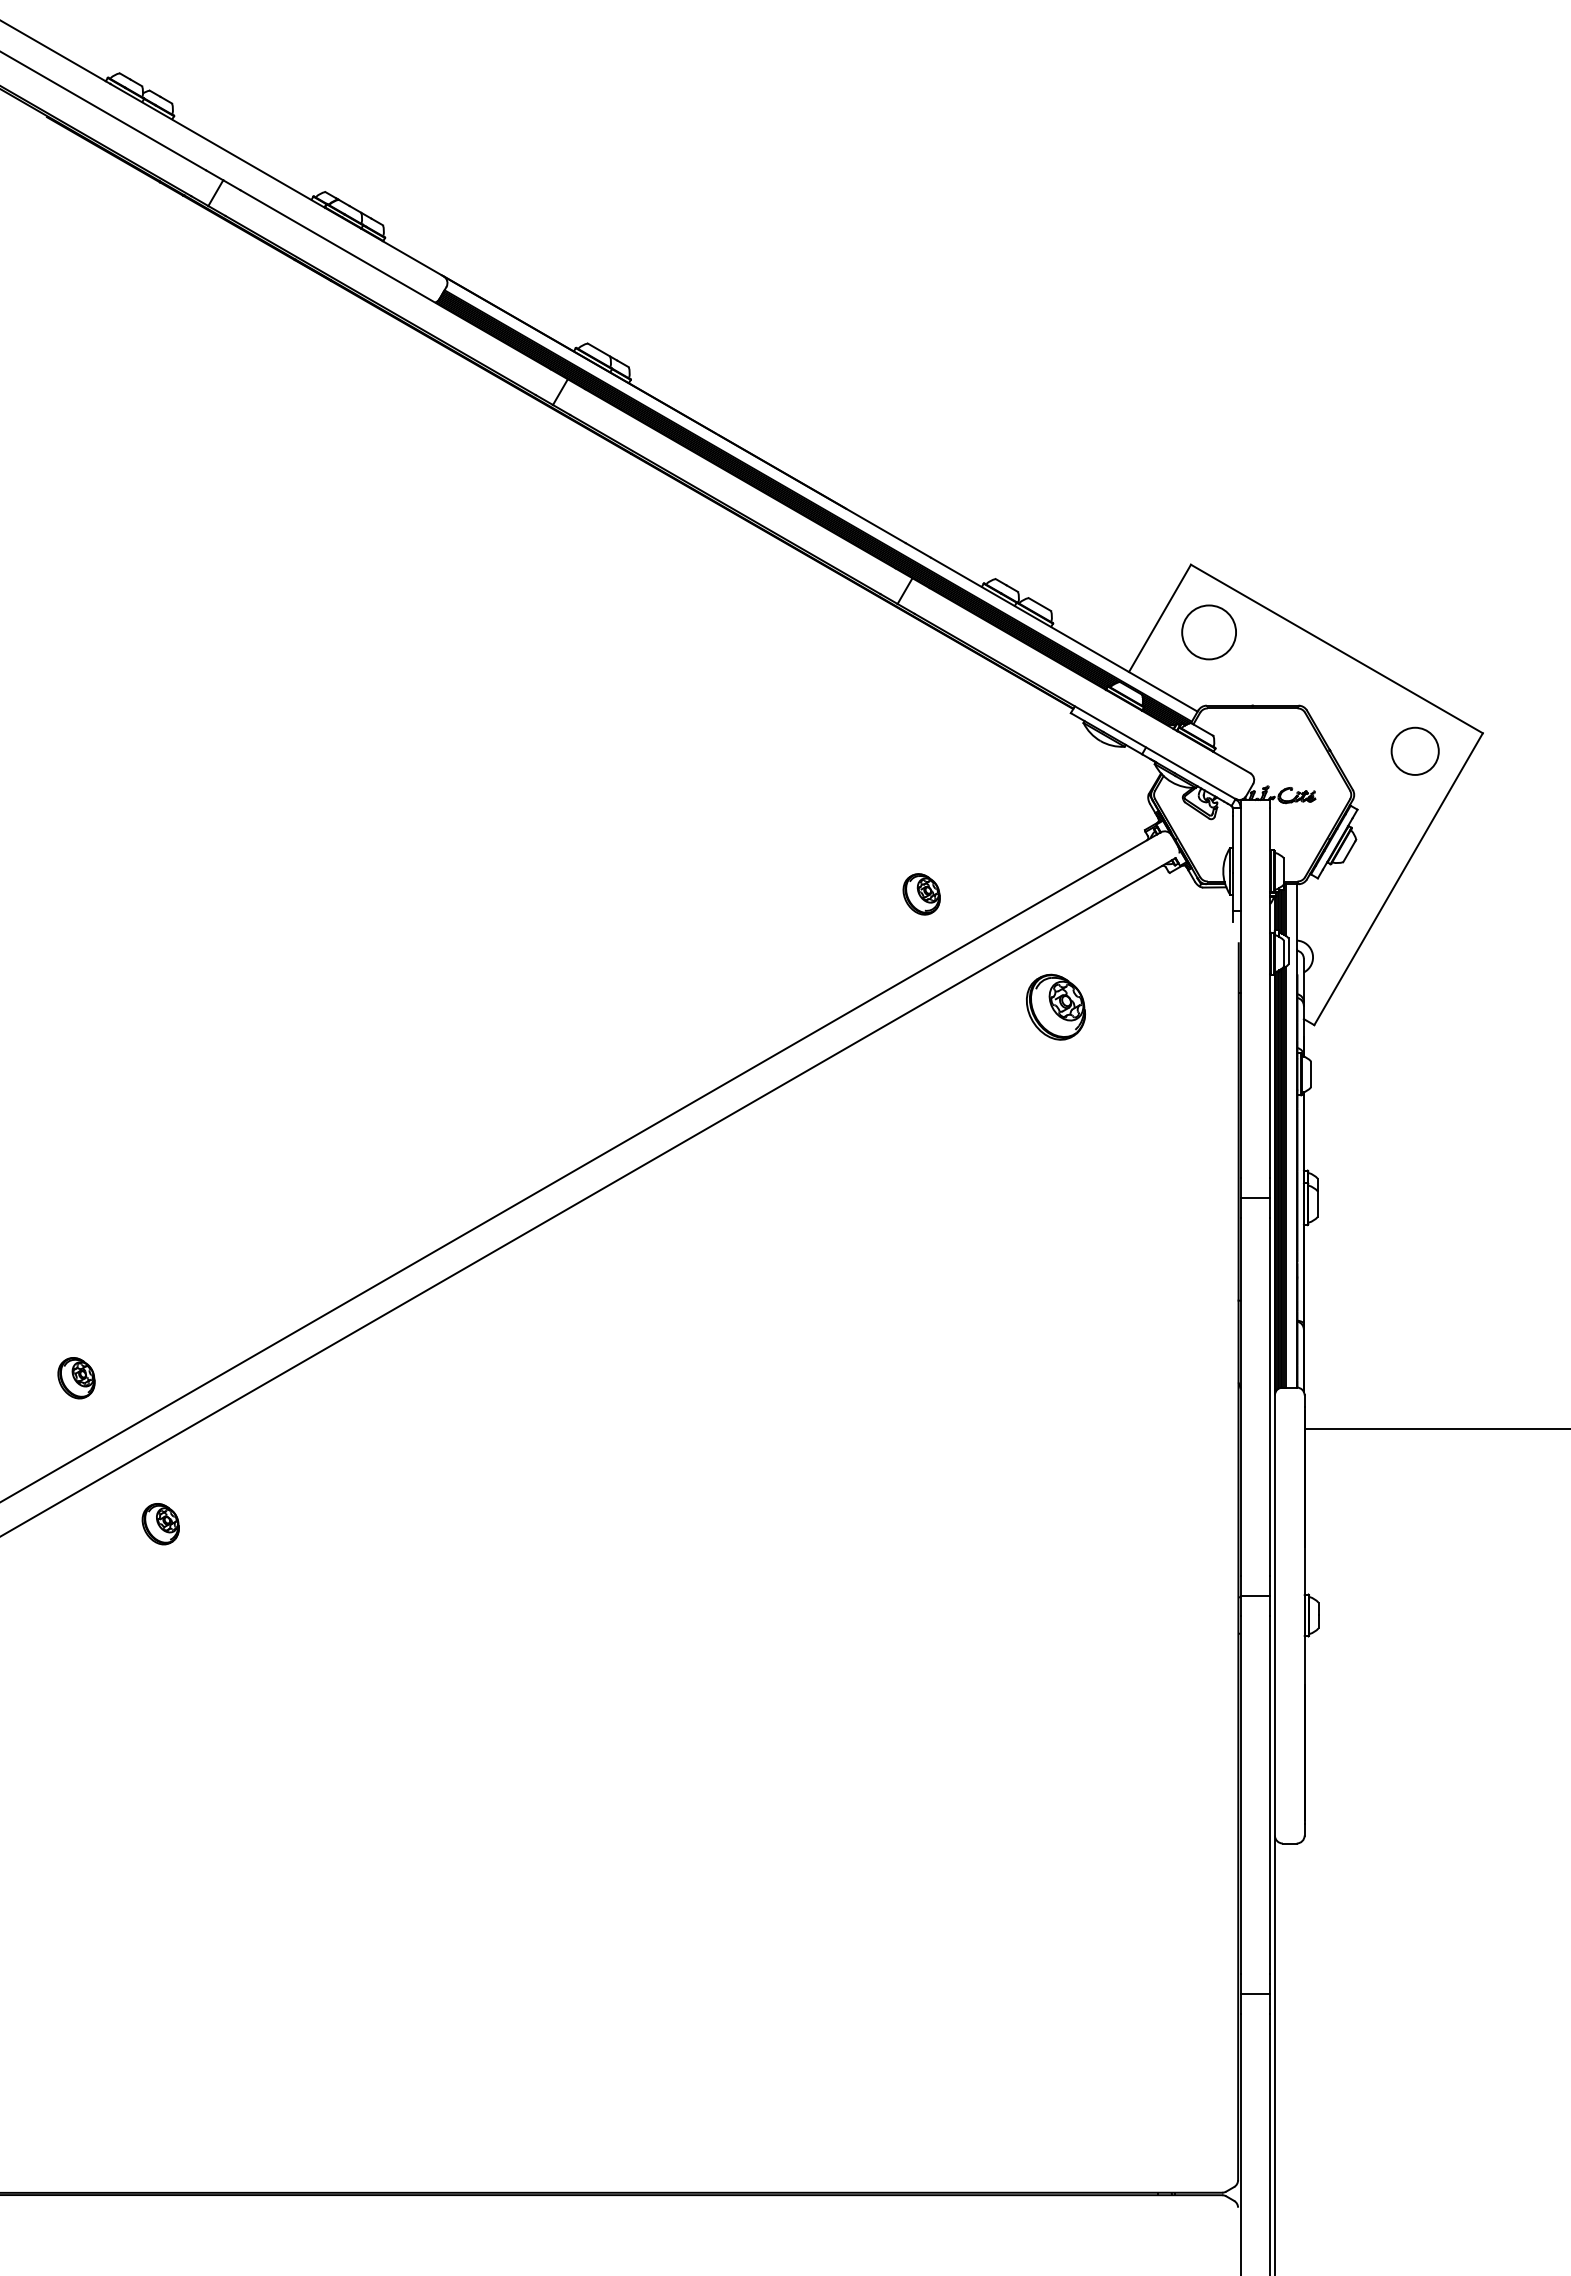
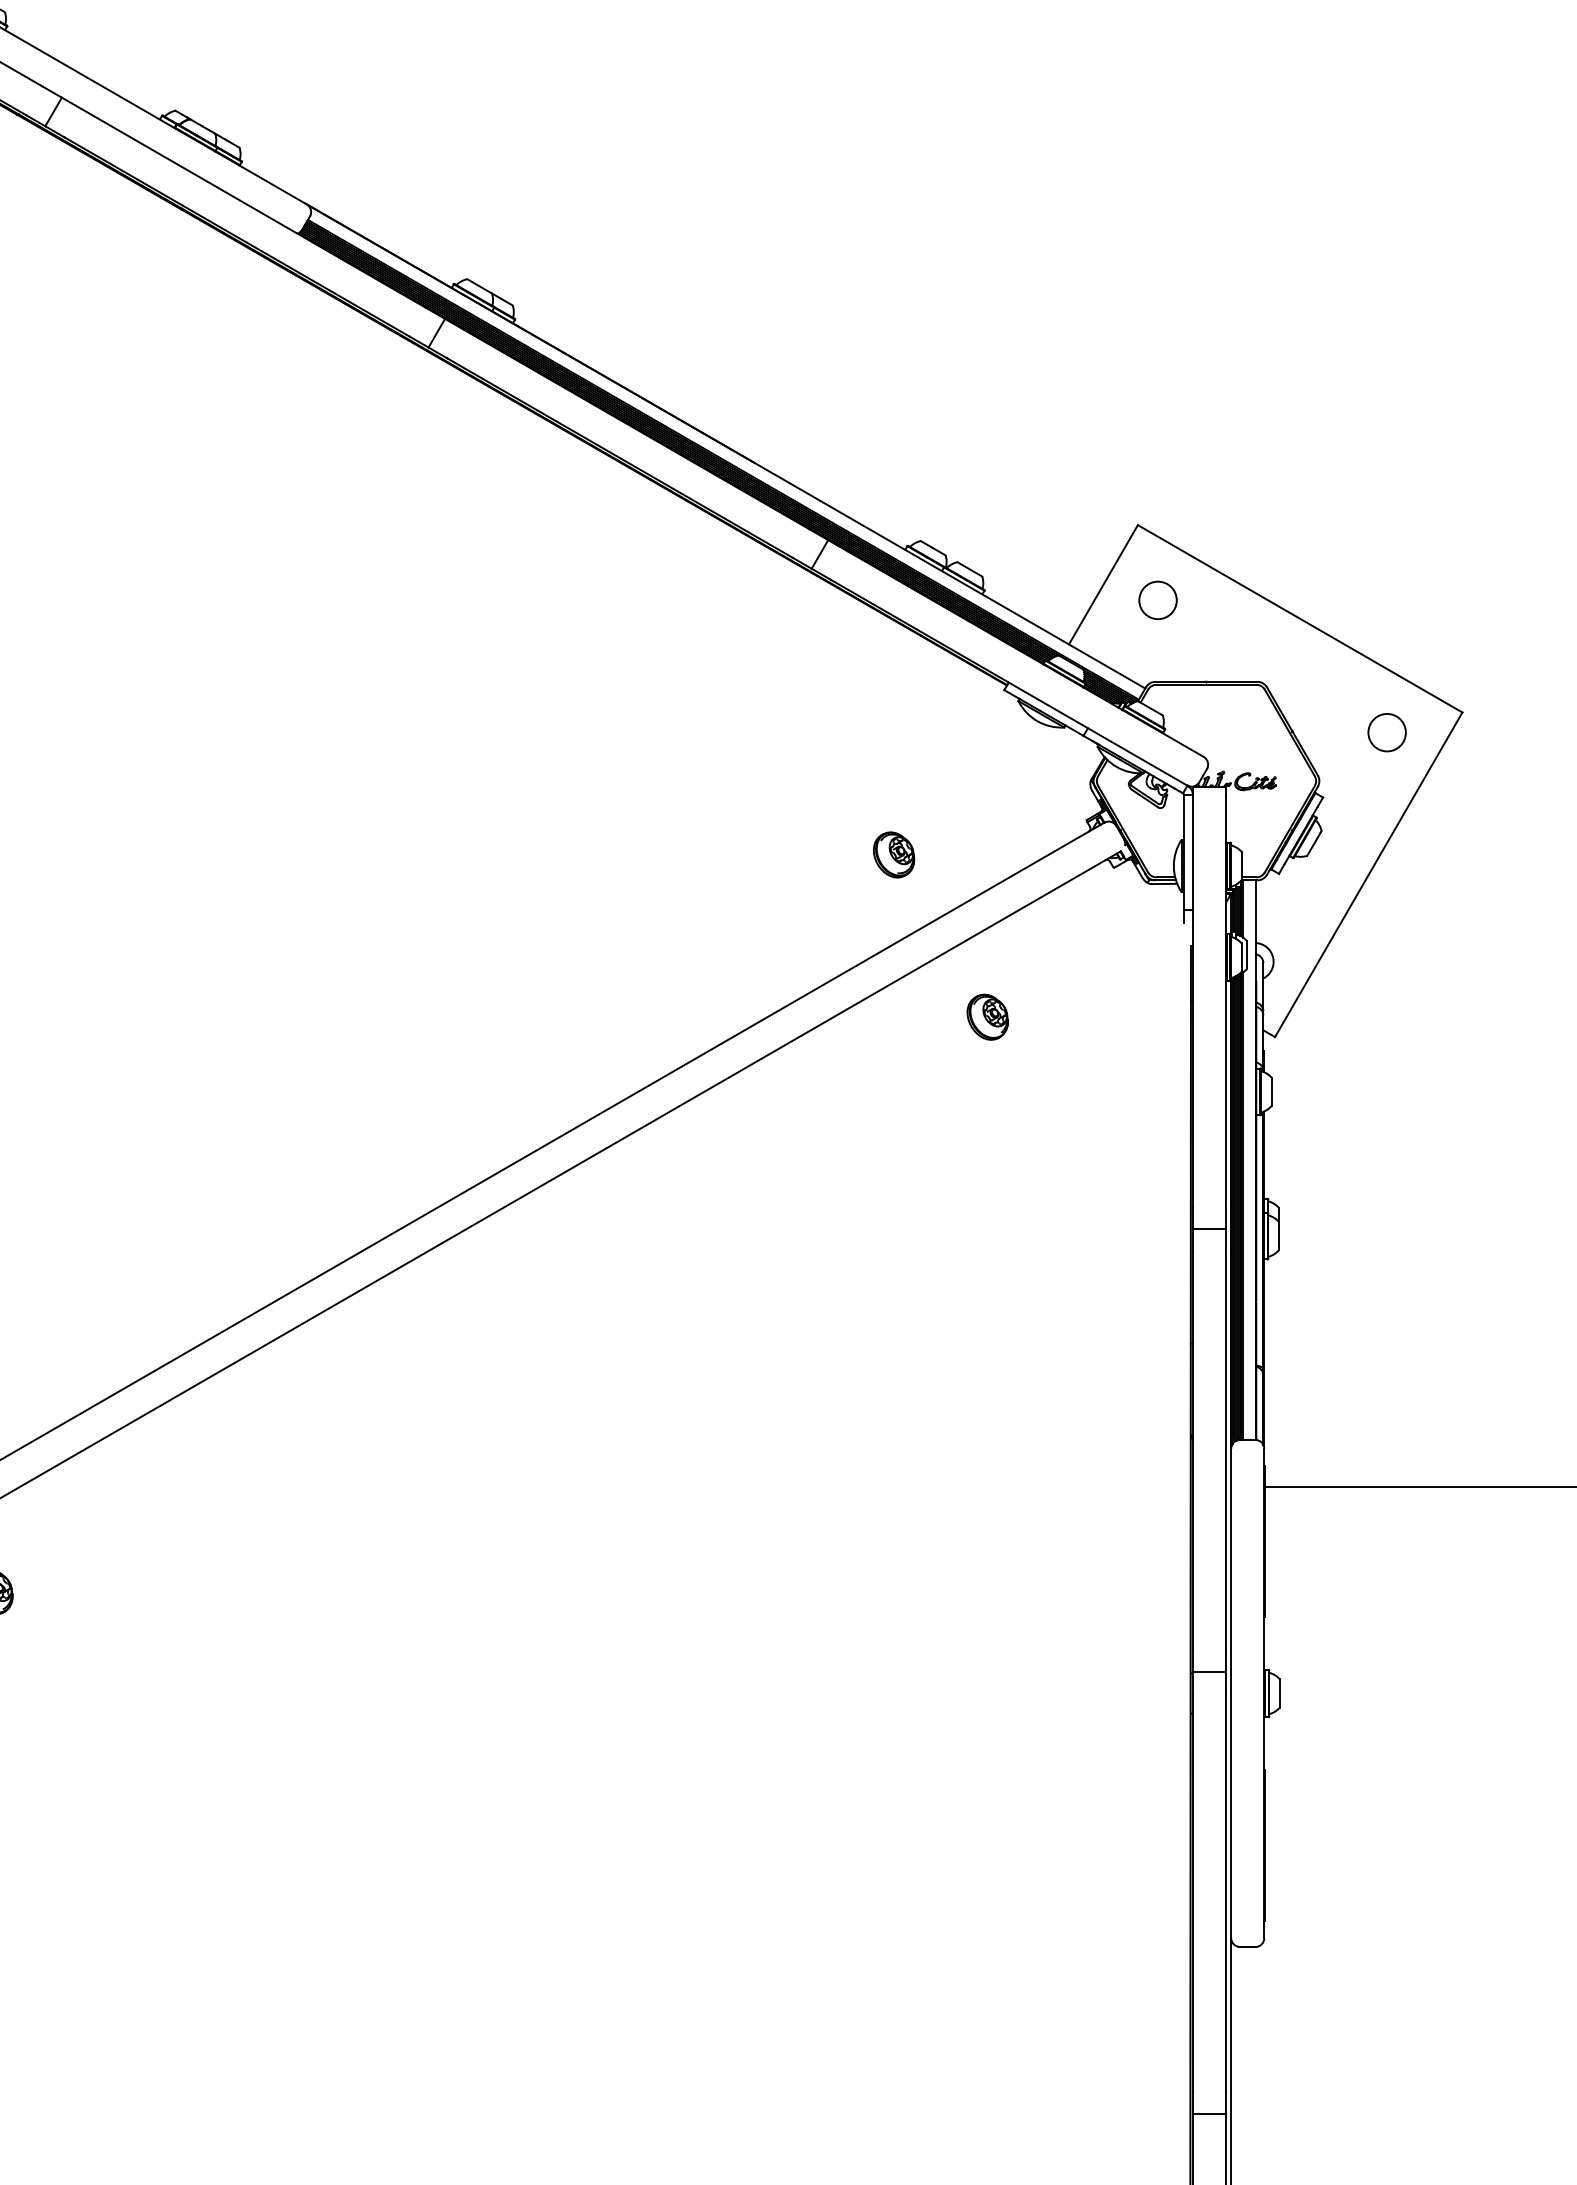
circle: (1208, 632) -> (1157, 600), size x0.62
circle: (1414, 751) -> (1386, 732), size x0.71
part: (921, 894) -> (893, 855), moved
part: (1055, 1007) -> (987, 1017), size x0.62

